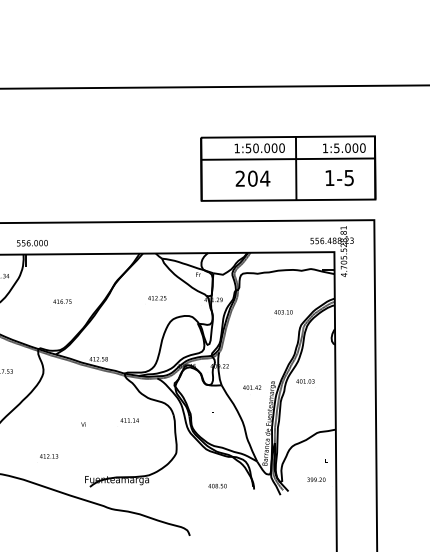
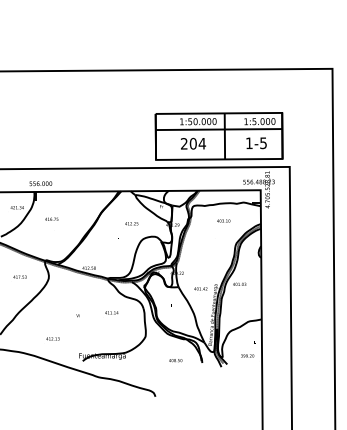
part: (287, 168) -> (218, 136), moved
text: (62, 300) -> (51, 218), moved
text: (283, 311) -> (223, 220), moved

